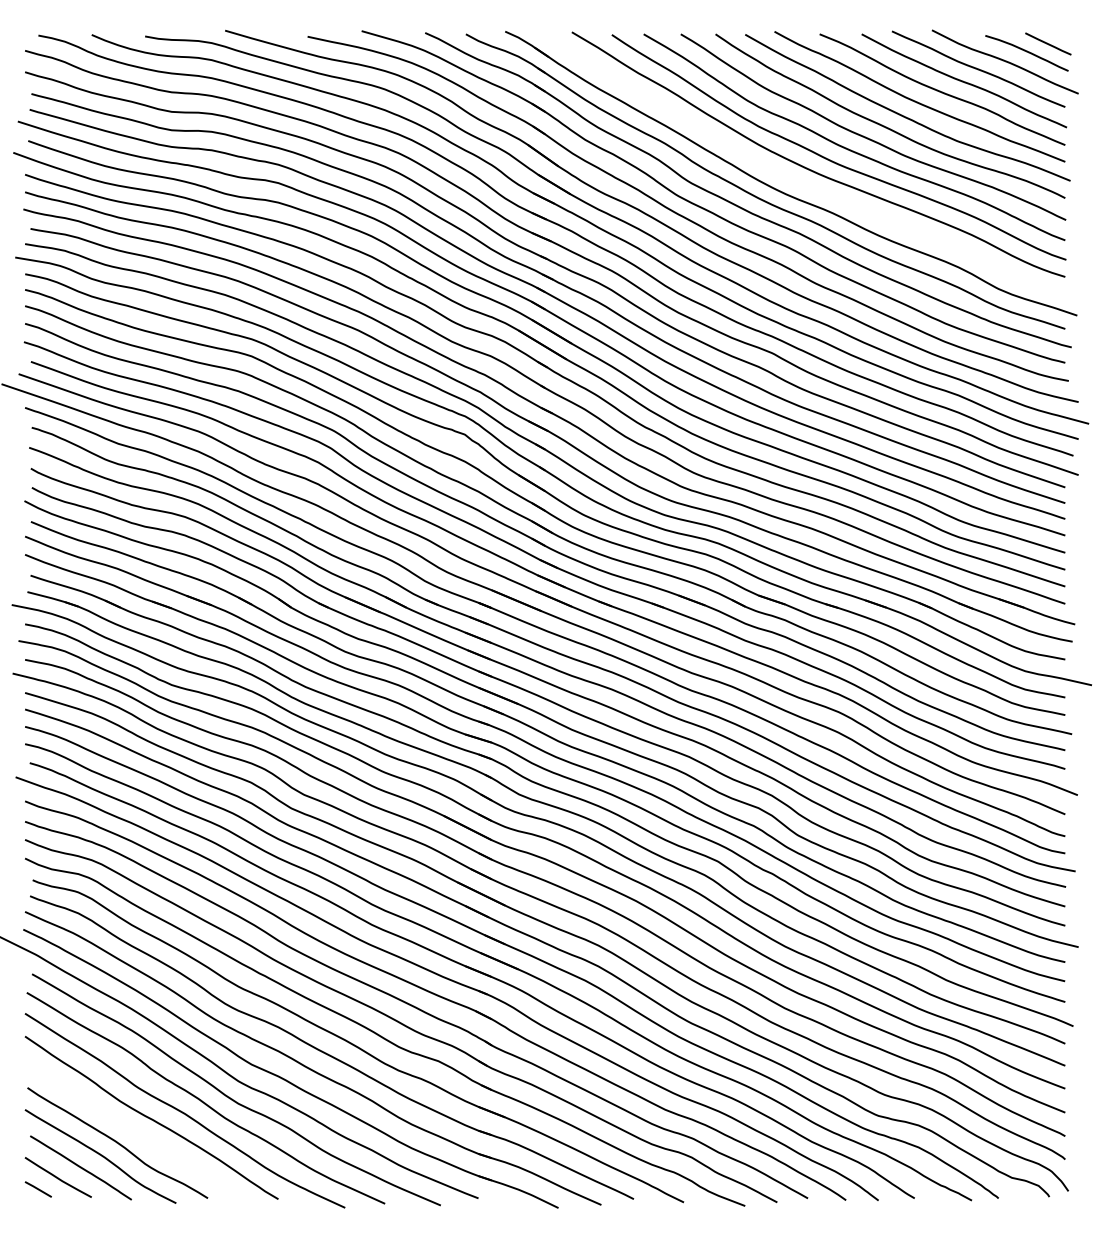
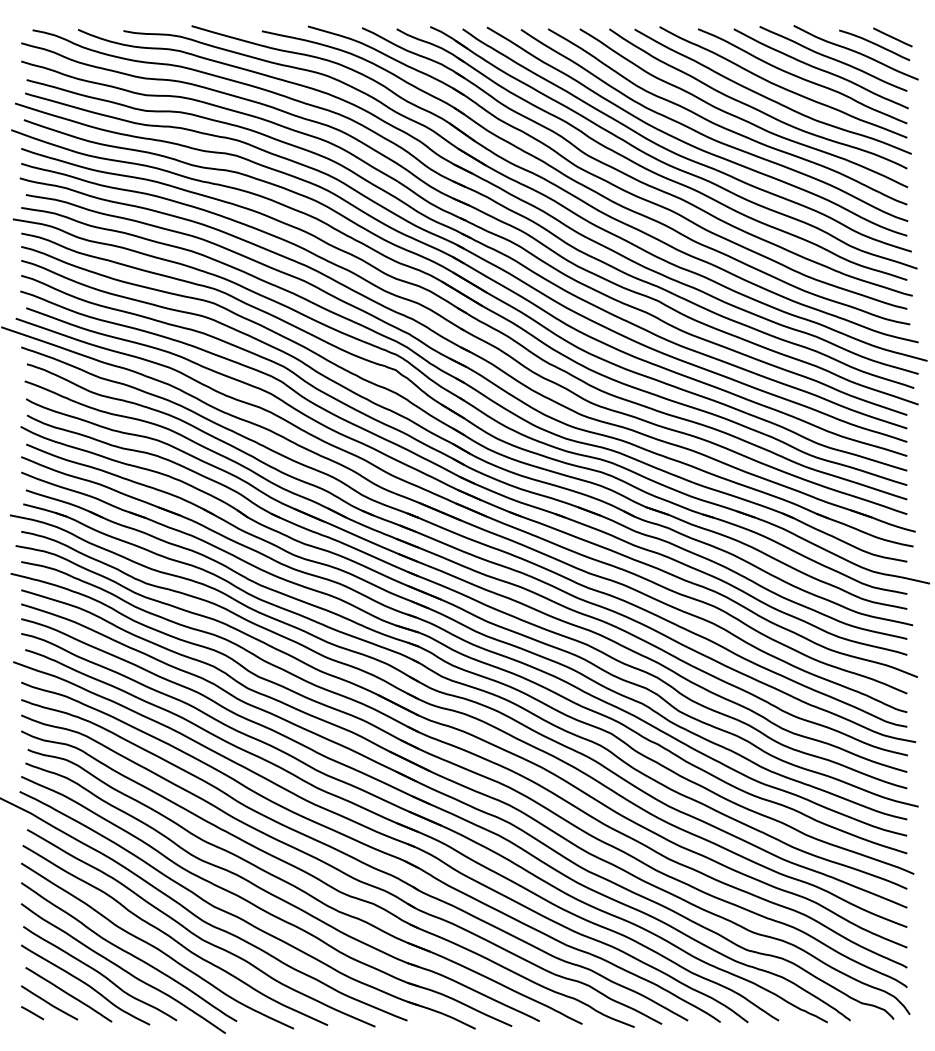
curve: (799, 181) -> (680, 154), added
curve: (145, 1137) -> (123, 968), added

